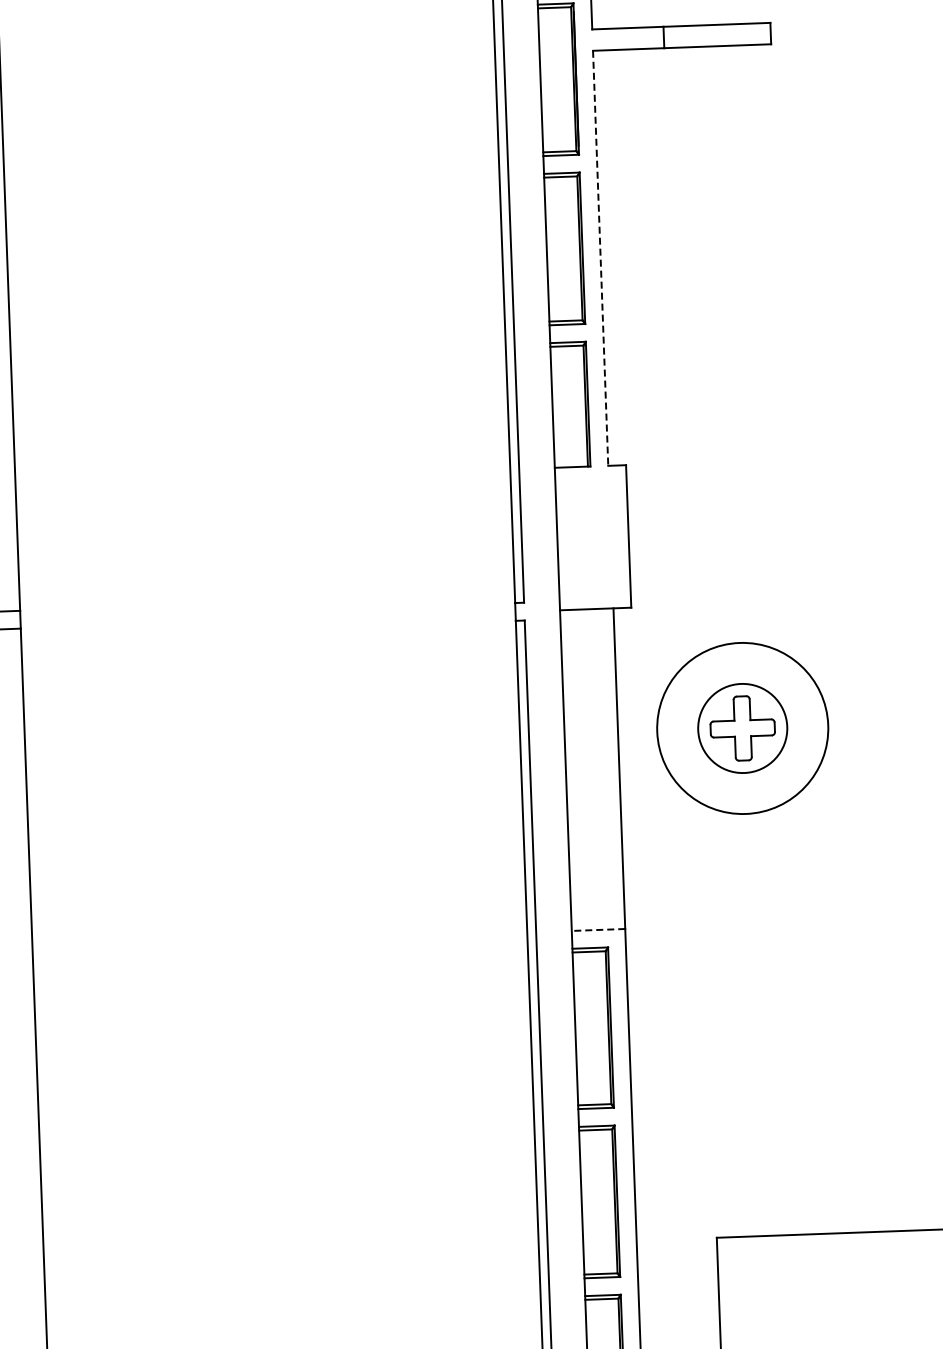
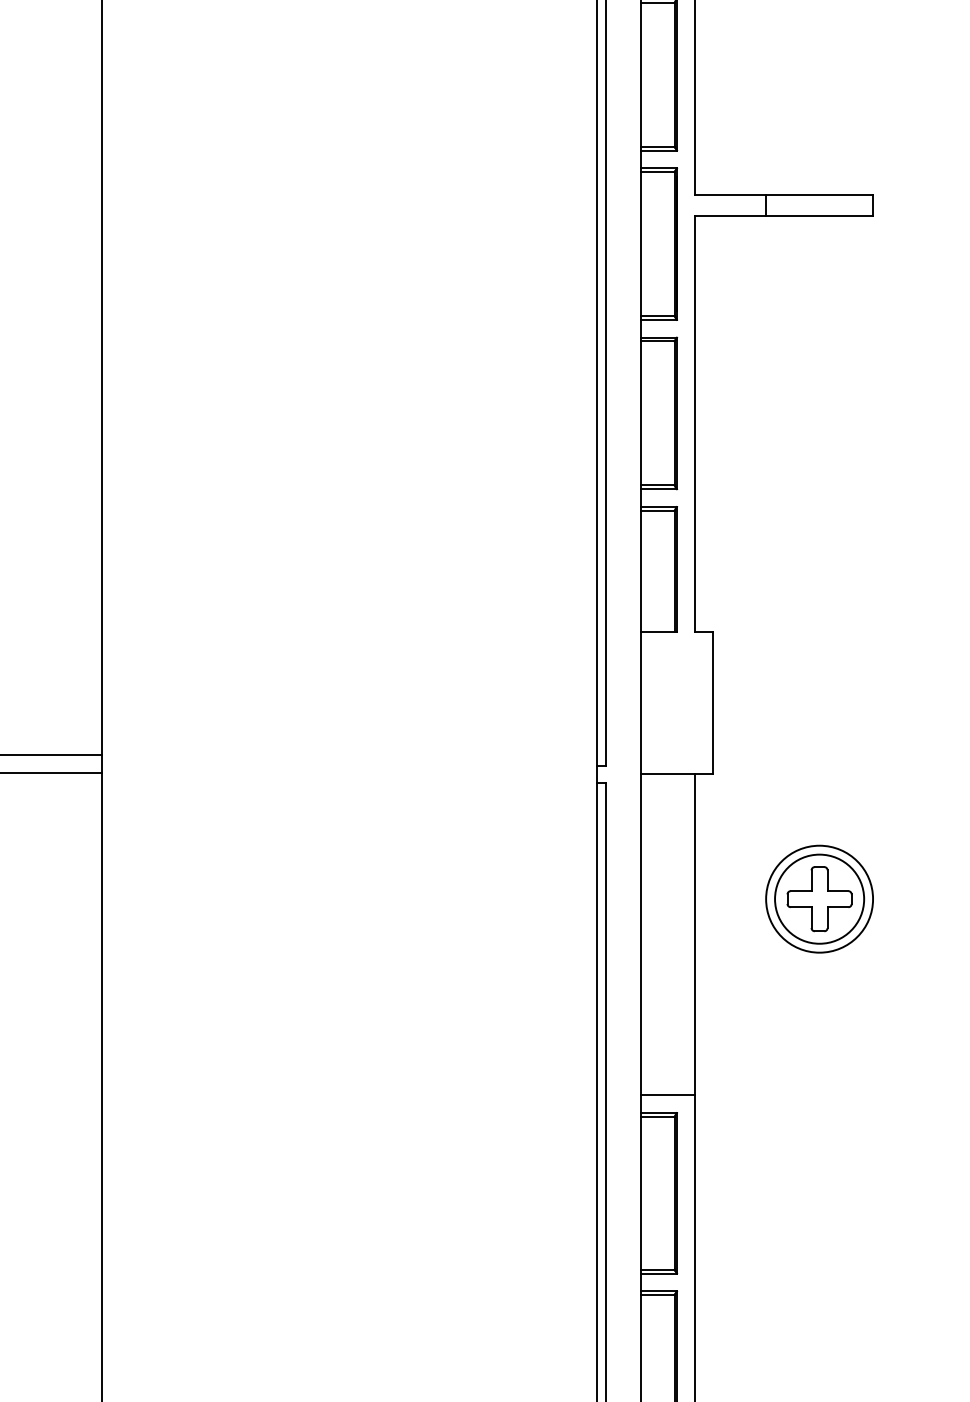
line: (600, 258) -> (694, 424), dashed -> solid
circle: (742, 727) -> (819, 898), size x0.62
line: (598, 930) -> (668, 1095), dashed -> solid

